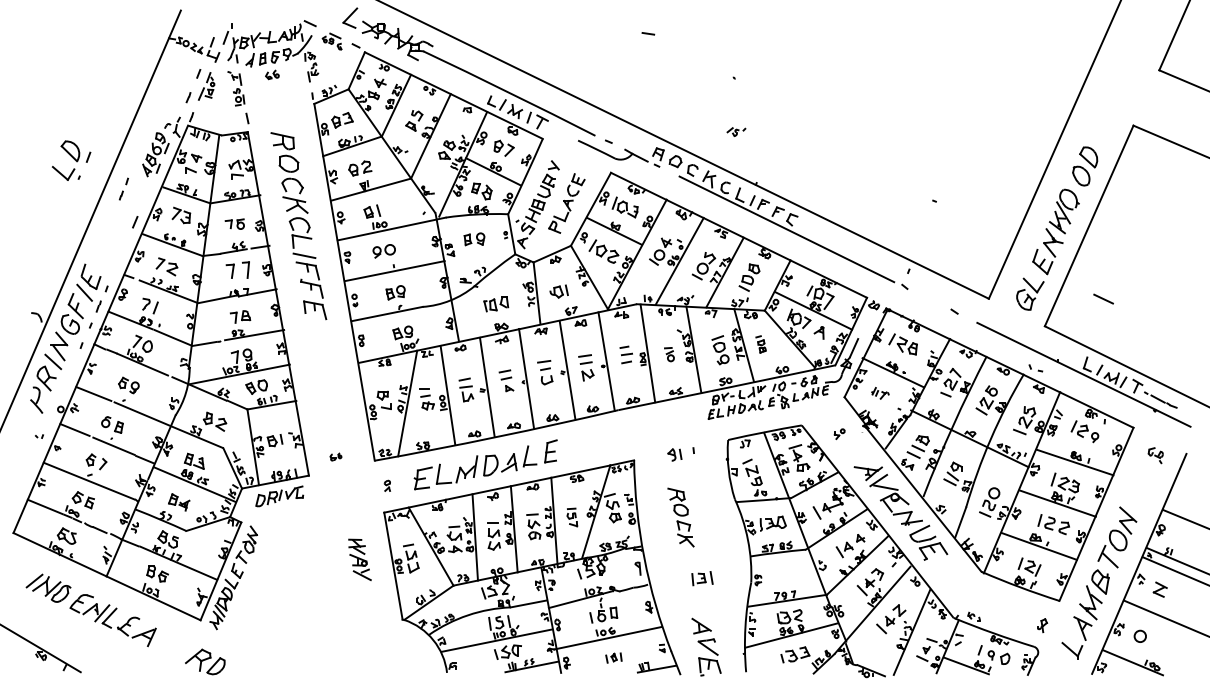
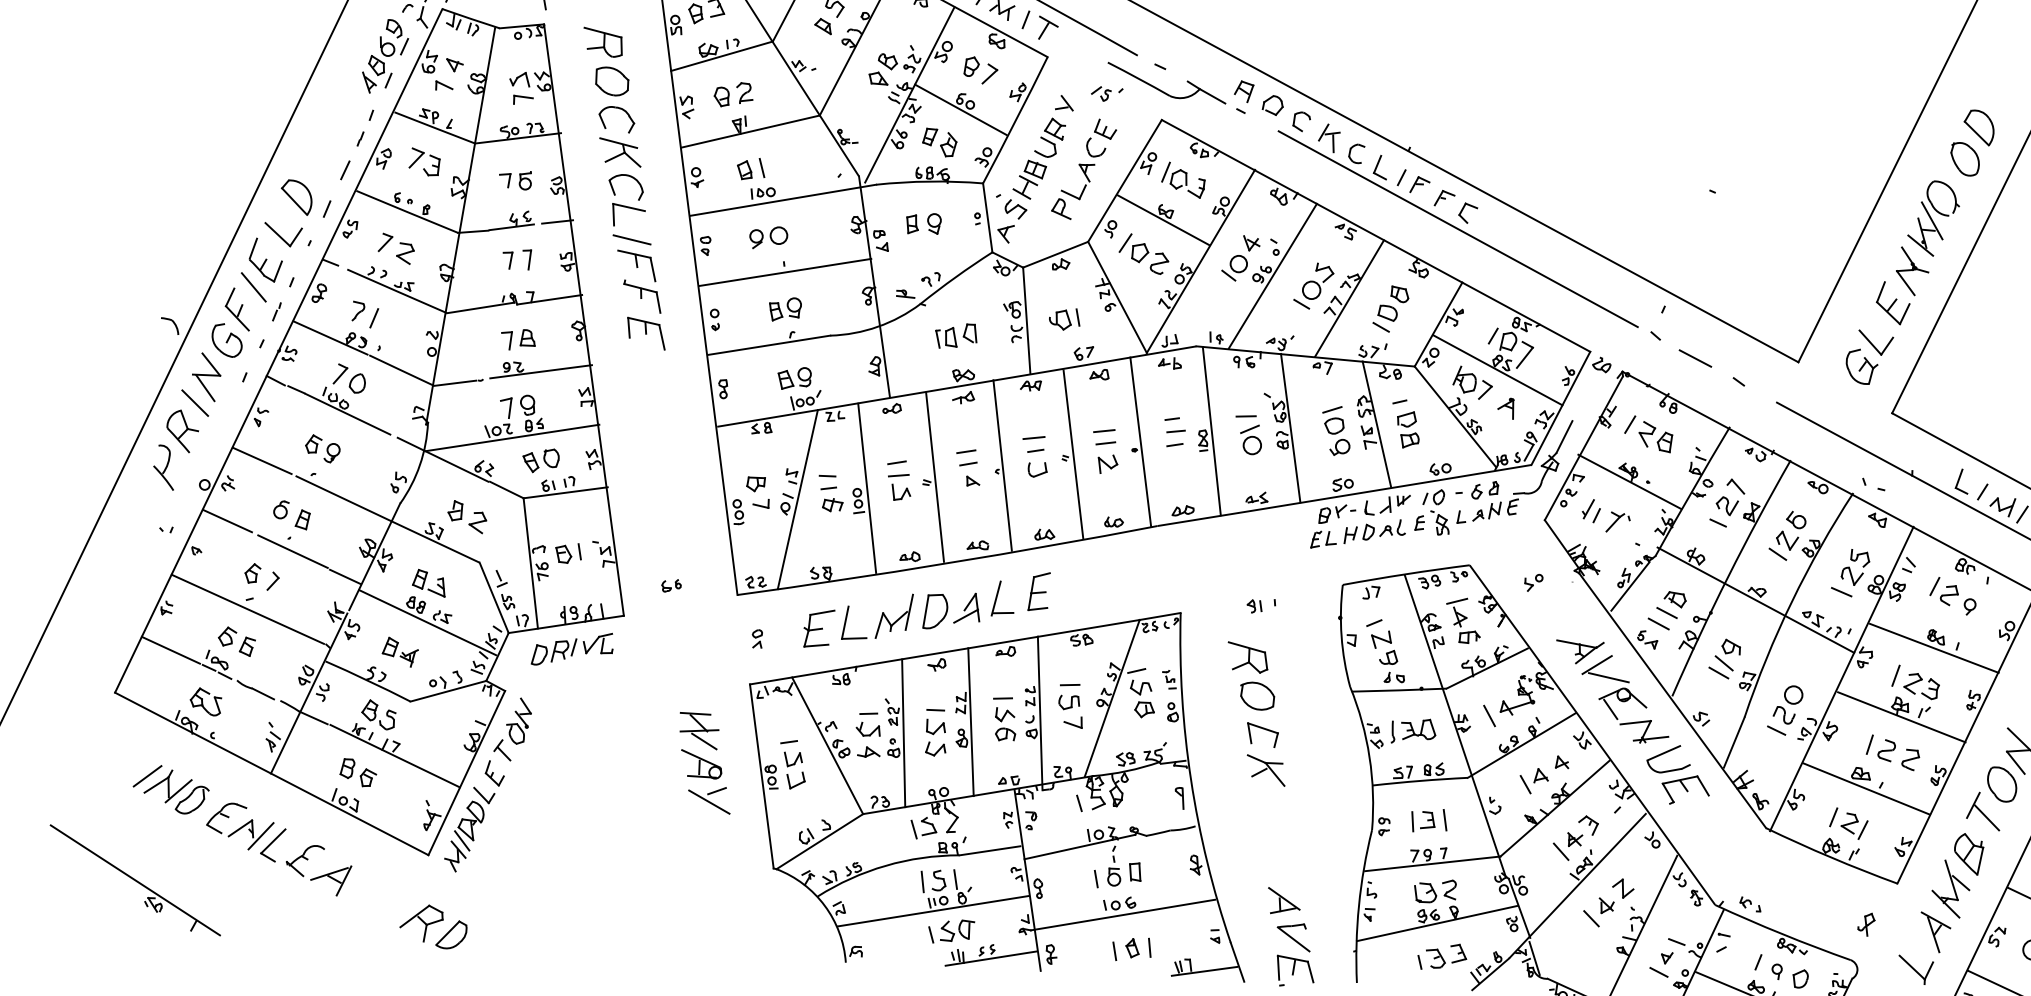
part: (736, 131) -> (1107, 93), moved
part: (71, 160) -> (297, 213), moved
part: (123, 188) -> (364, 127), moved
part: (237, 269) -> (516, 258), size x0.71
line: (1103, 298) -> (1695, 357), moved
part: (760, 344) -> (1404, 424), size x1.67
part: (669, 354) -> (1248, 434), size x1.67
part: (880, 393) -> (1606, 516), size x1.67
part: (680, 454) -> (1260, 606), size x0.62
part: (572, 517) -> (1071, 706), size x1.43
part: (680, 517) -> (1255, 713), size x1.43
part: (359, 559) -> (704, 762), size x1.43
part: (702, 578) -> (1429, 820), moved
part: (613, 657) -> (1131, 948), size x1.43

